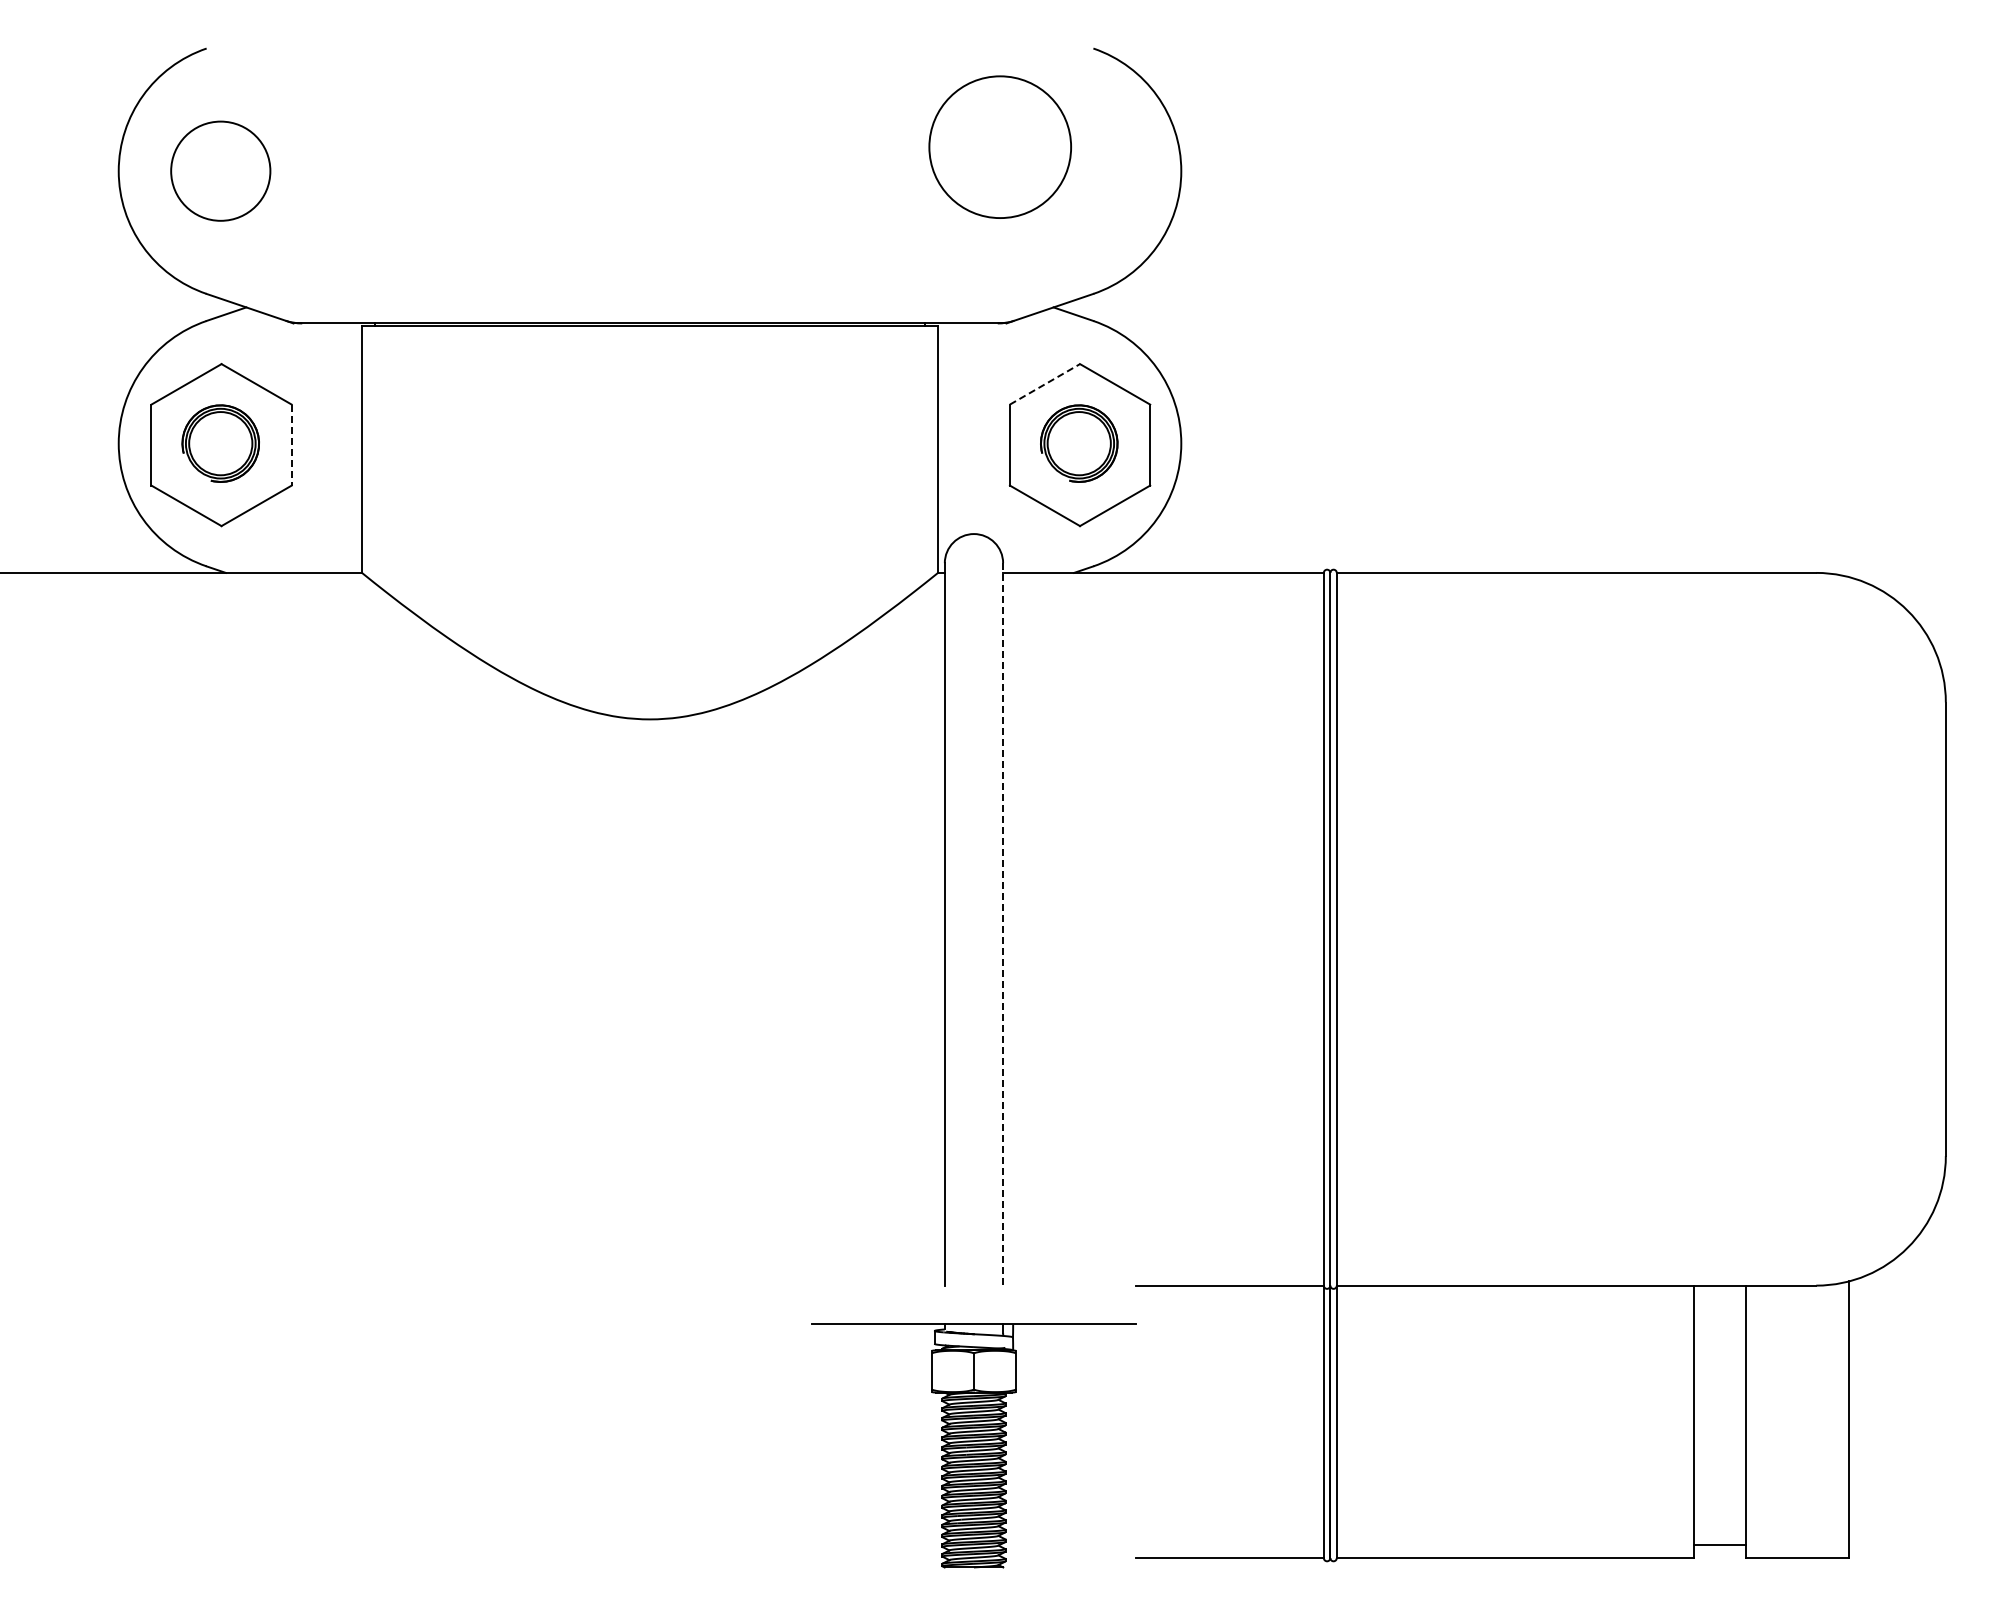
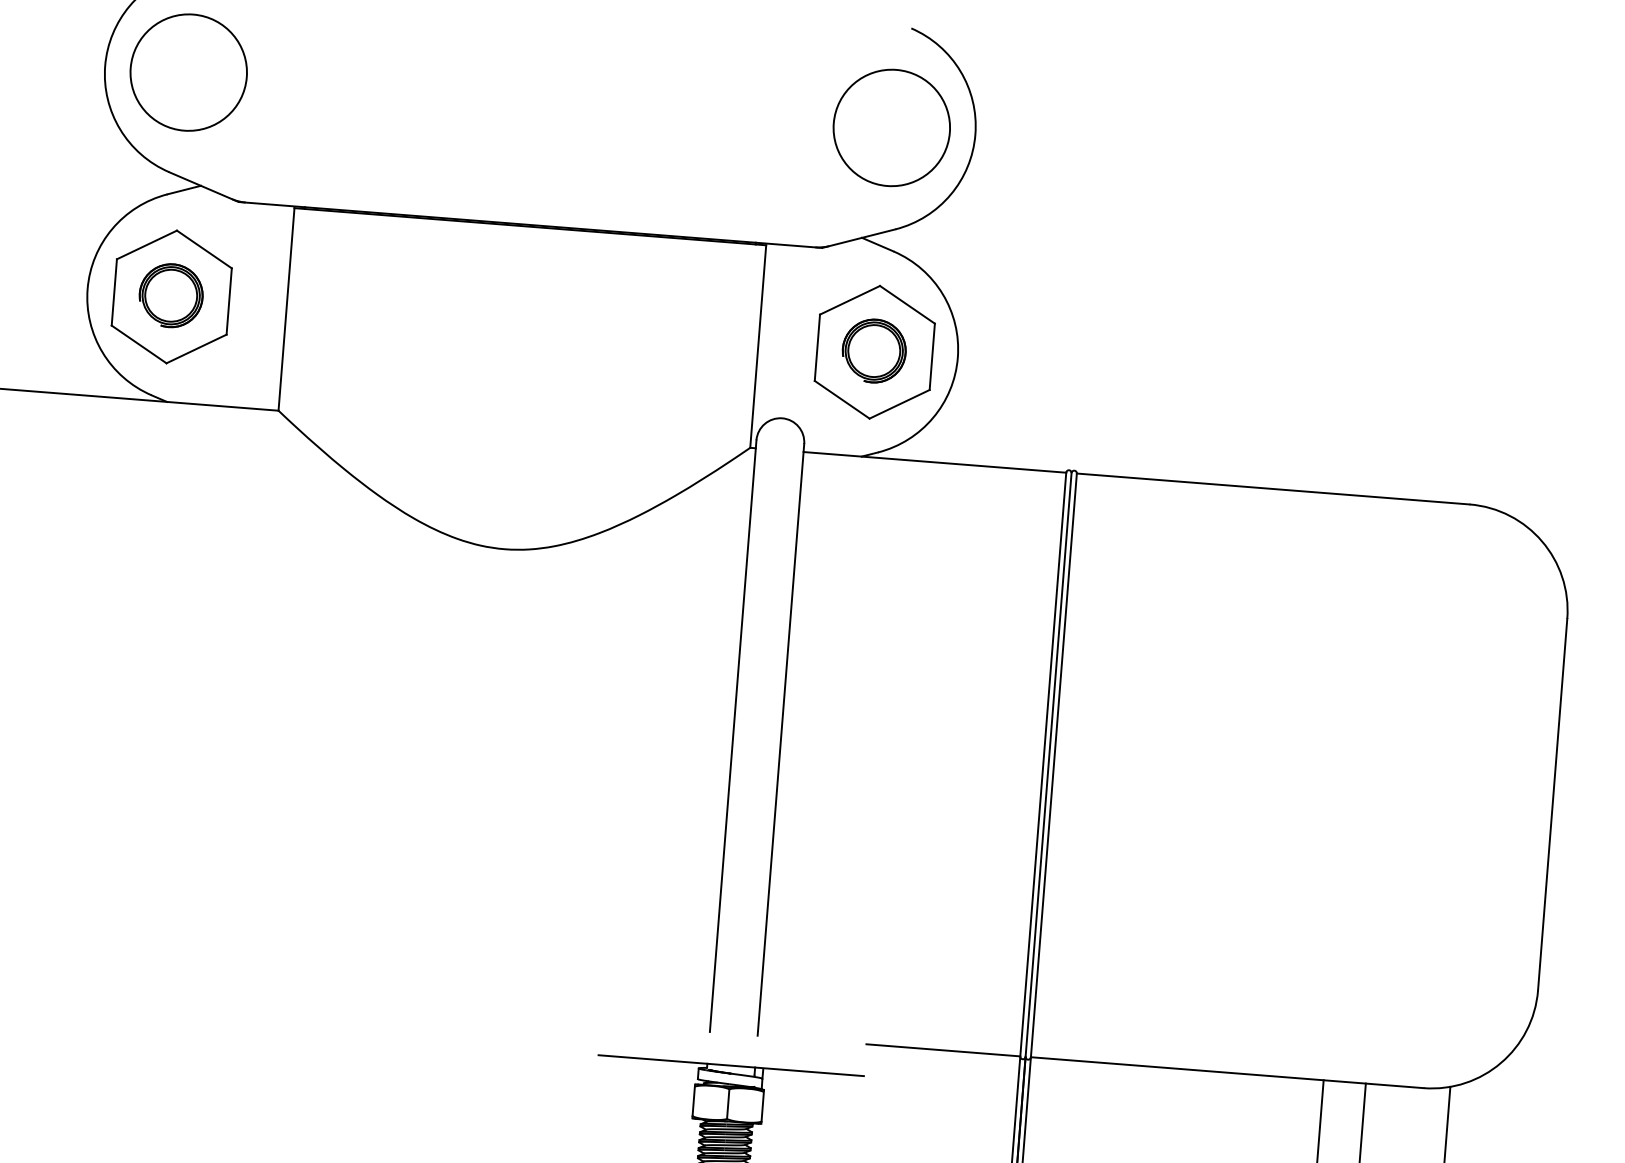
circle: (999, 146) -> (891, 127), moved
circle: (220, 171) -> (188, 72), size x1.43
line: (1045, 384) -> (850, 300), dashed -> solid
line: (291, 445) -> (228, 301), dashed -> solid
line: (1003, 924) -> (781, 739), dashed -> solid

